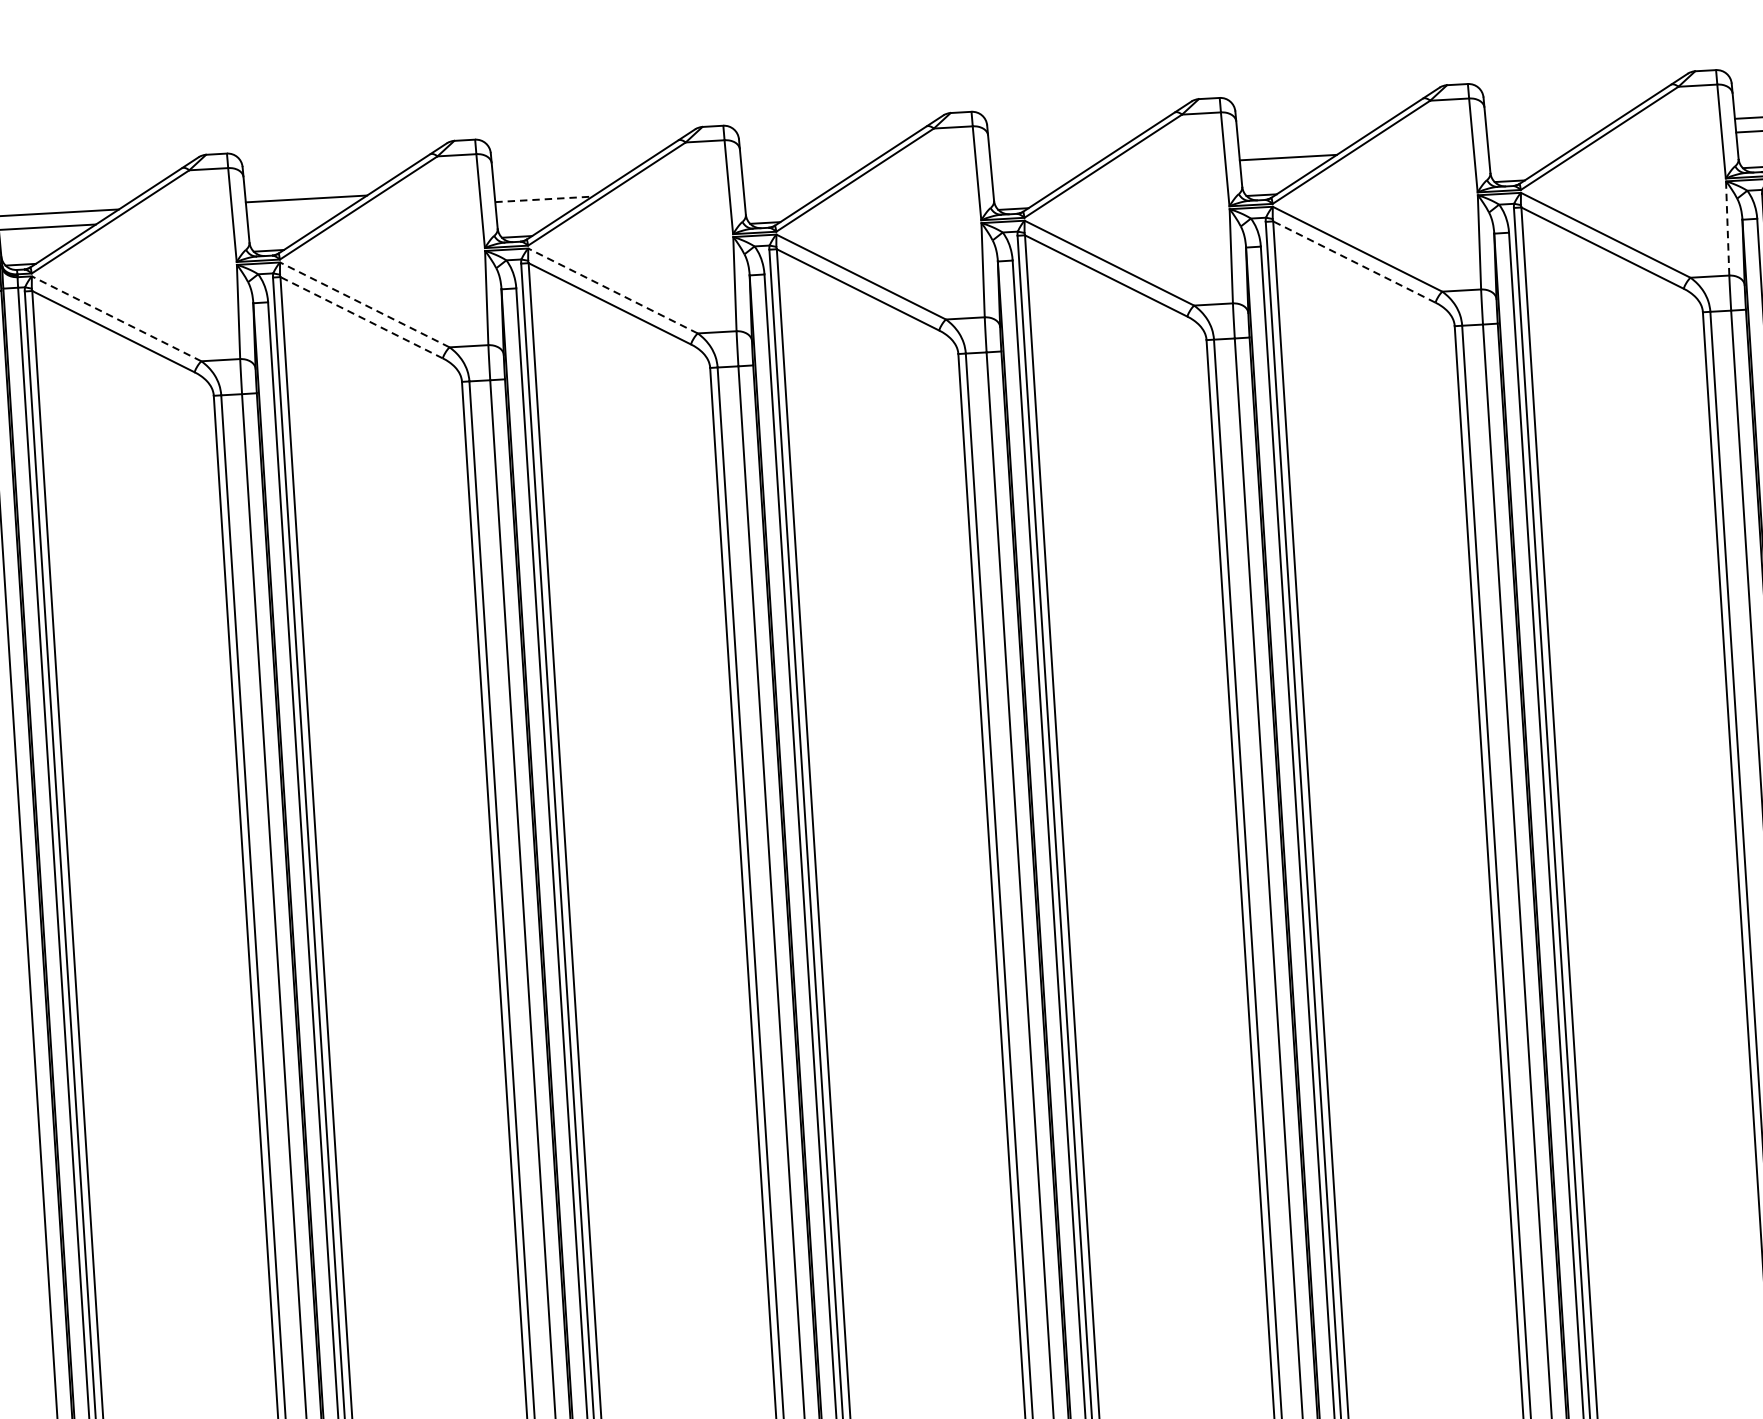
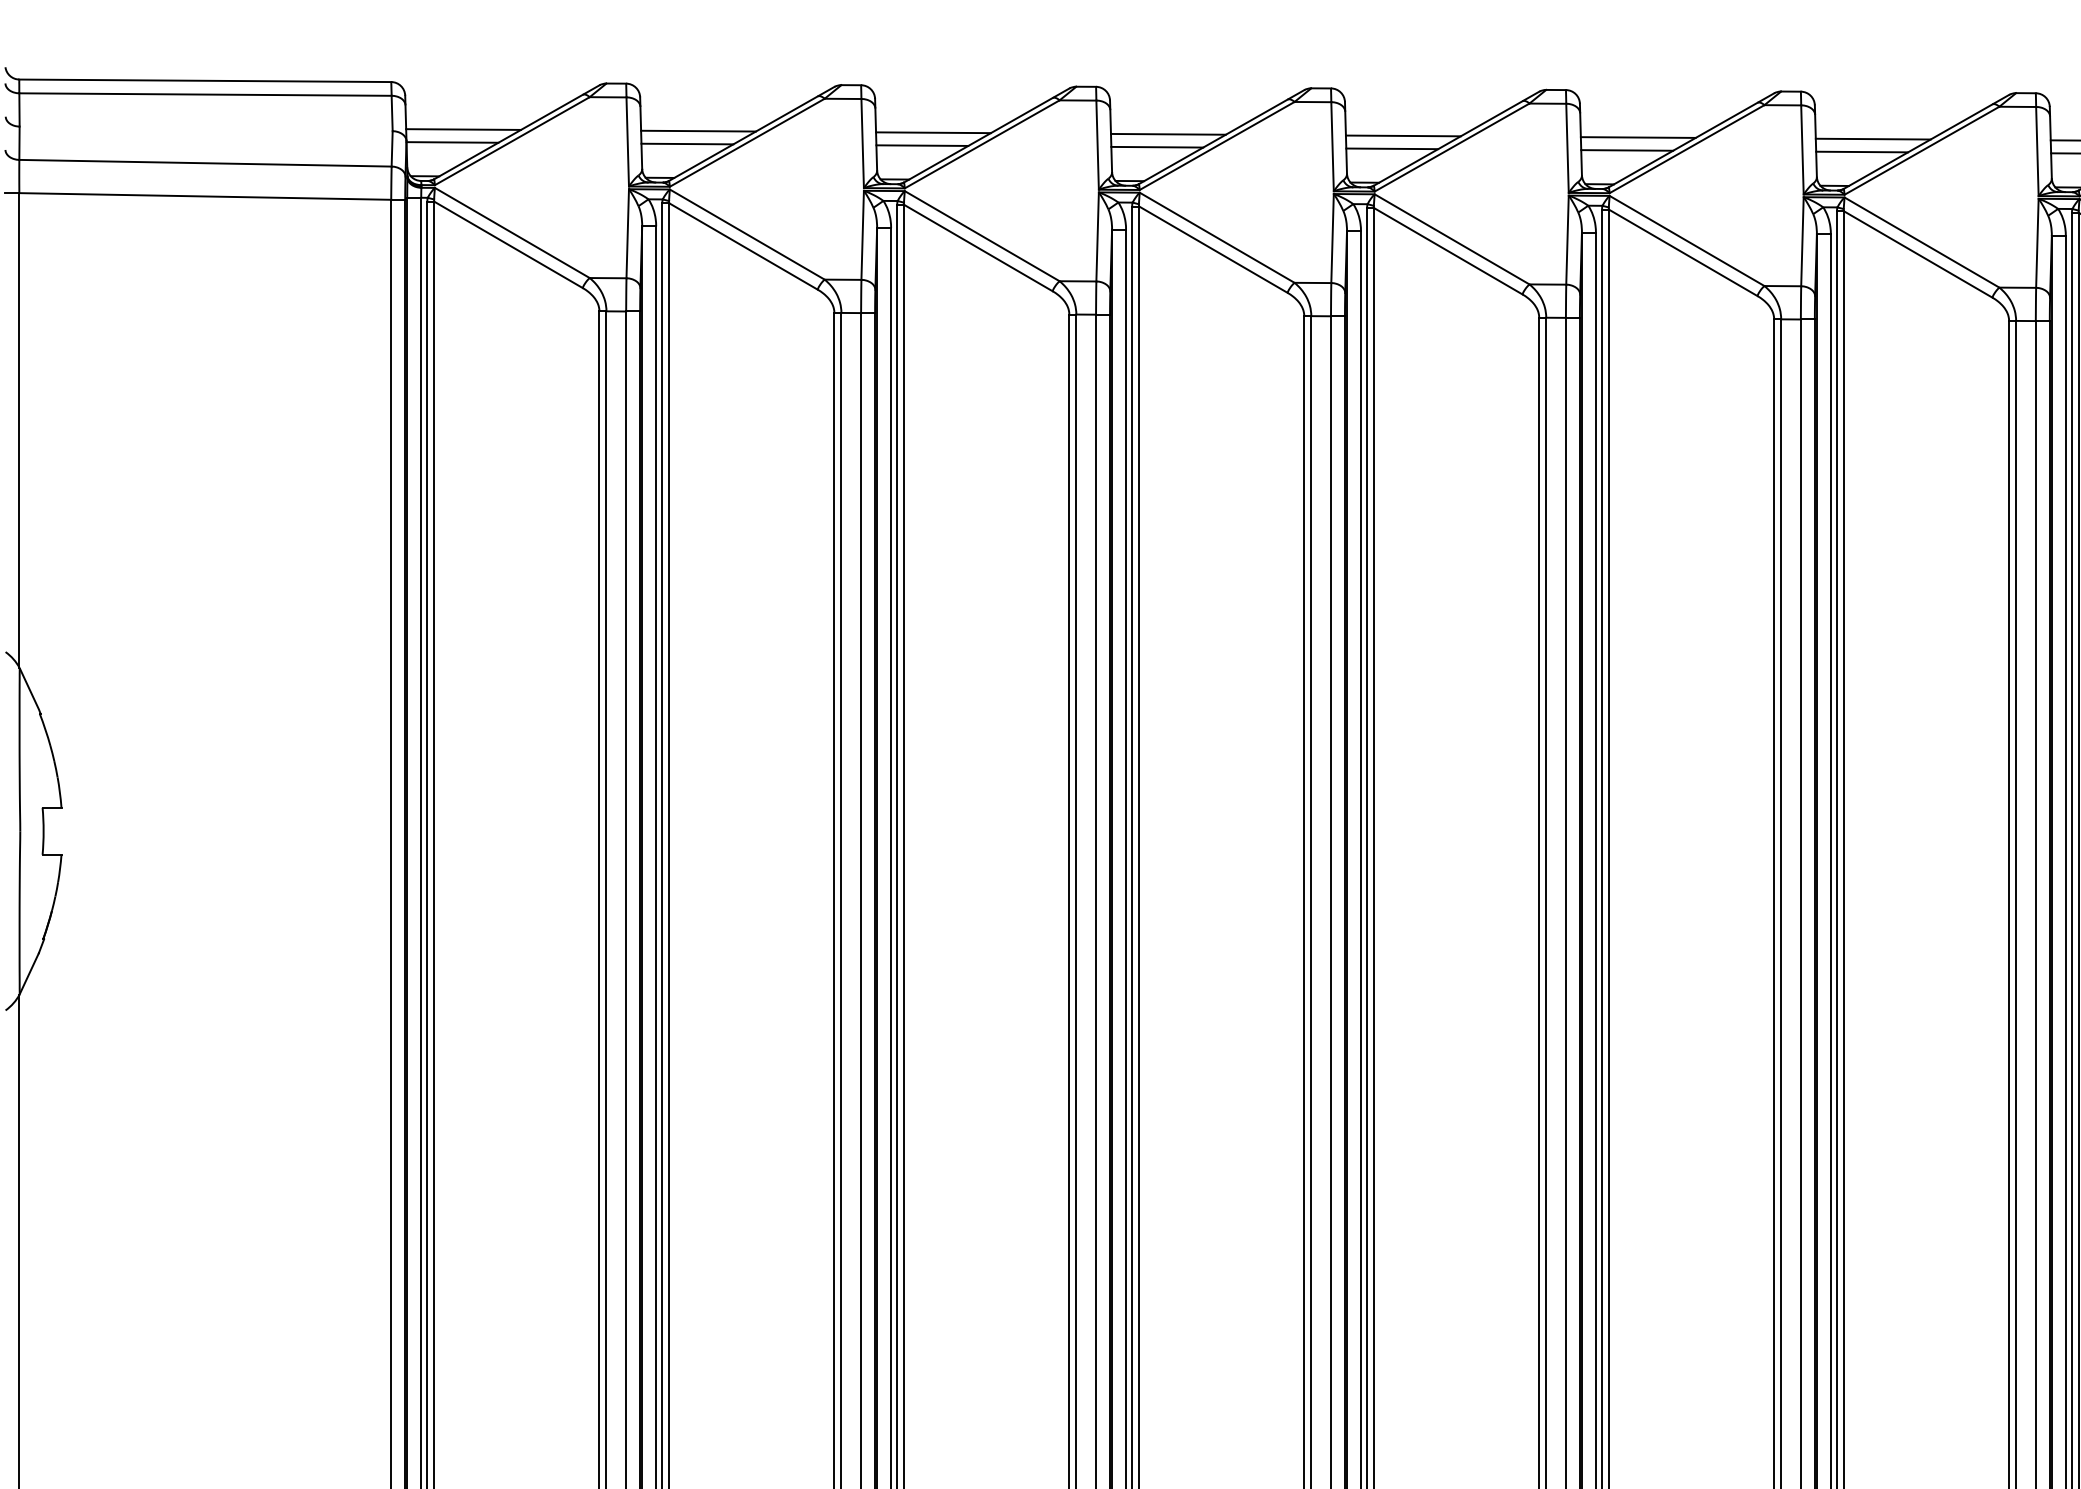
line: (1546, 128) -> (1872, 138), added
line: (1298, 143) -> (1637, 137), added
line: (1536, 143) -> (1862, 151), added
line: (1050, 156) -> (1402, 135), added
line: (801, 170) -> (1167, 133), added
line: (1040, 171) -> (1392, 148), added
line: (554, 184) -> (933, 132), added
line: (792, 184) -> (1157, 146), added
line: (543, 199) -> (922, 145), dashed -> solid
line: (295, 212) -> (687, 143), added
line: (1727, 228) -> (2037, 243), dashed -> solid
line: (1354, 261) -> (1683, 252), dashed -> solid
line: (613, 291) -> (982, 236), dashed -> solid
line: (365, 304) -> (747, 234), dashed -> solid
line: (361, 317) -> (743, 246), dashed -> solid
line: (116, 318) -> (512, 232), dashed -> solid

